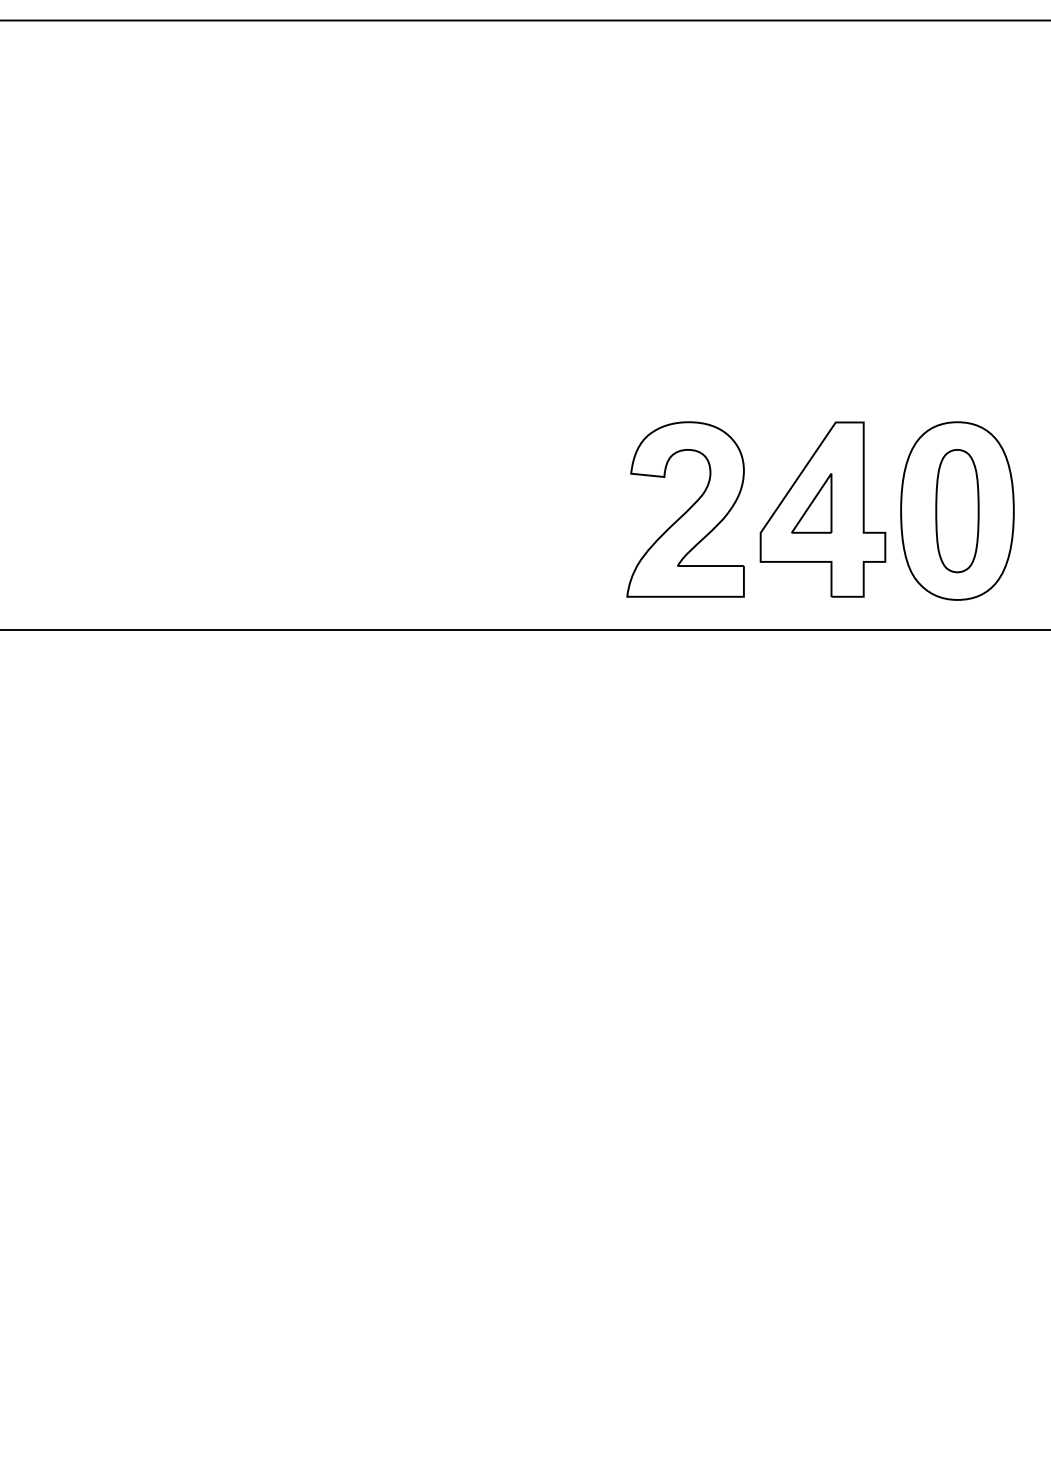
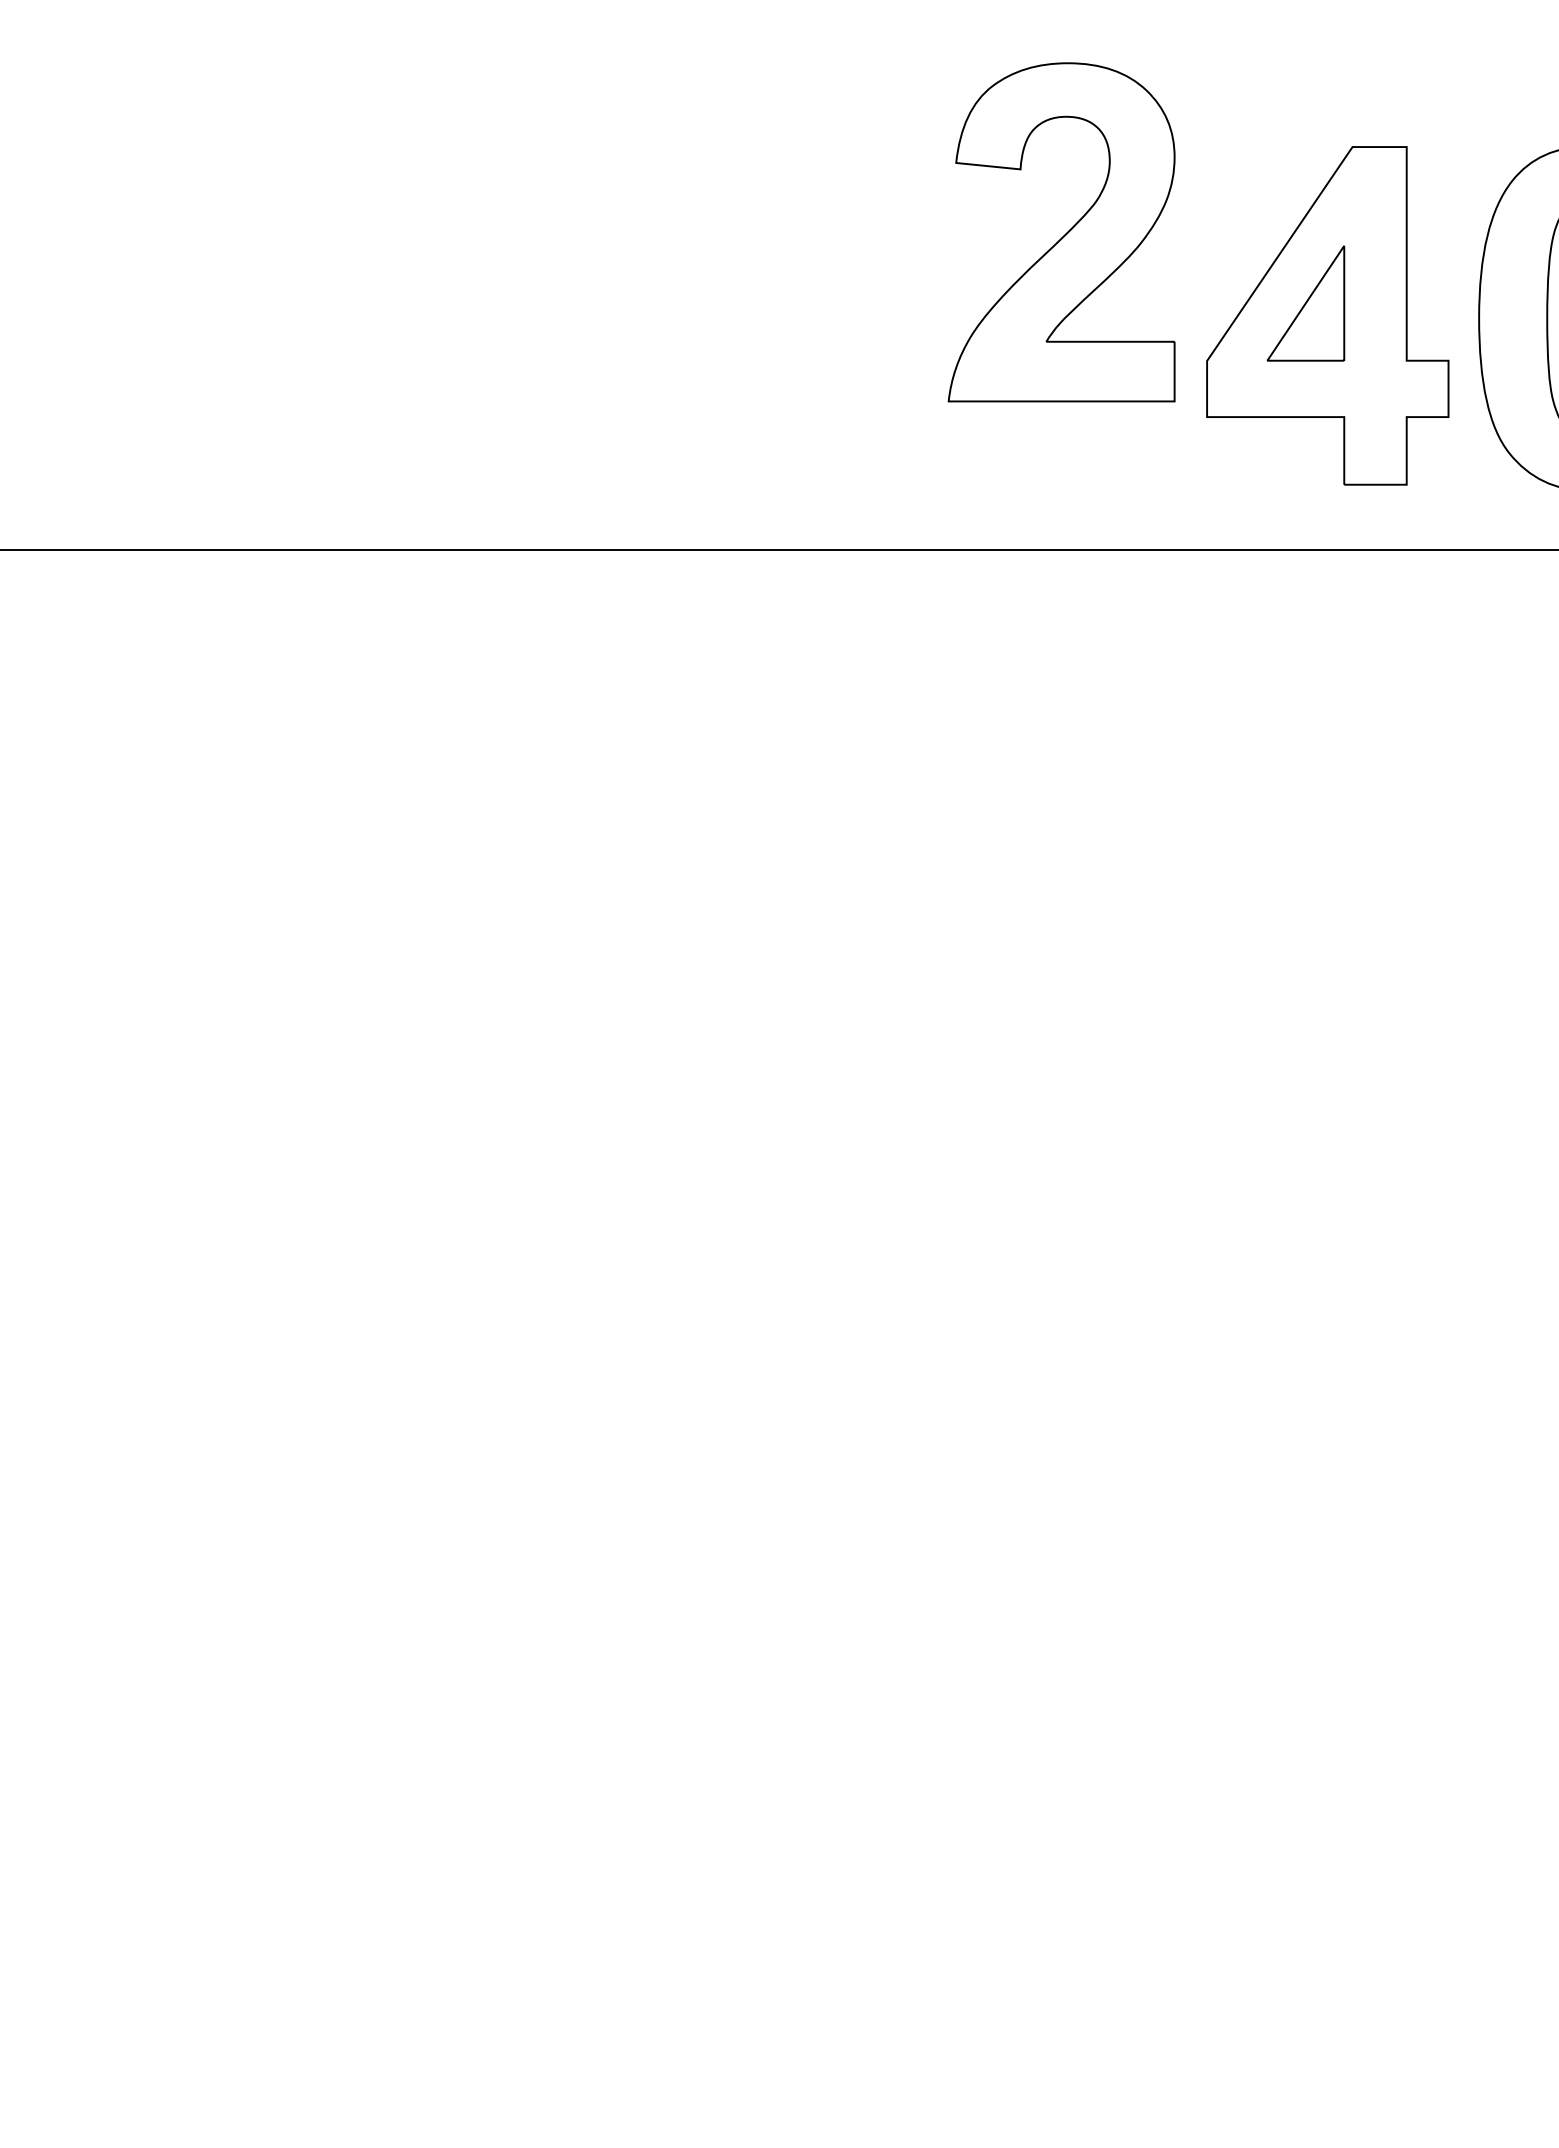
part: (685, 509) -> (1061, 232), moved

